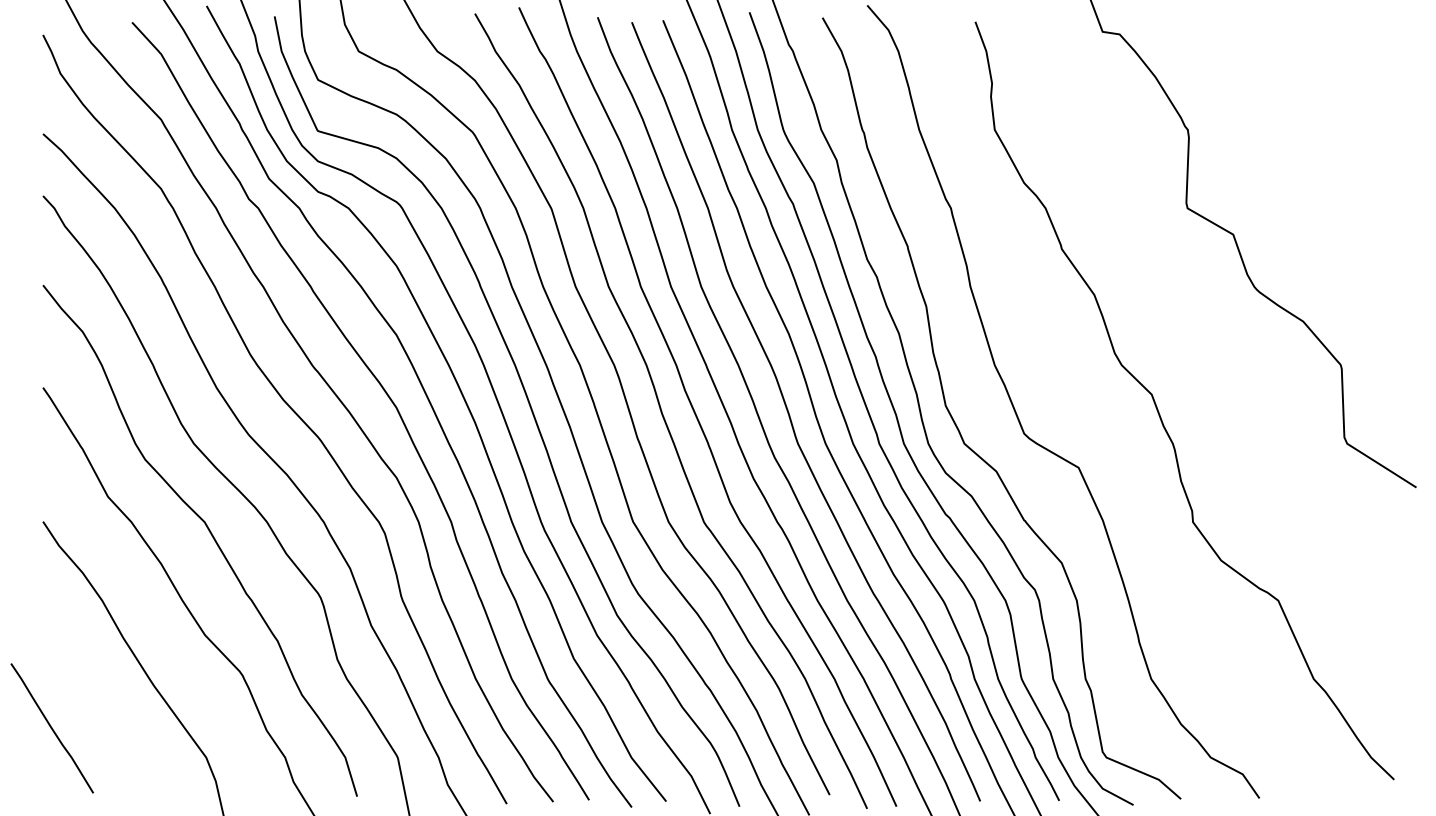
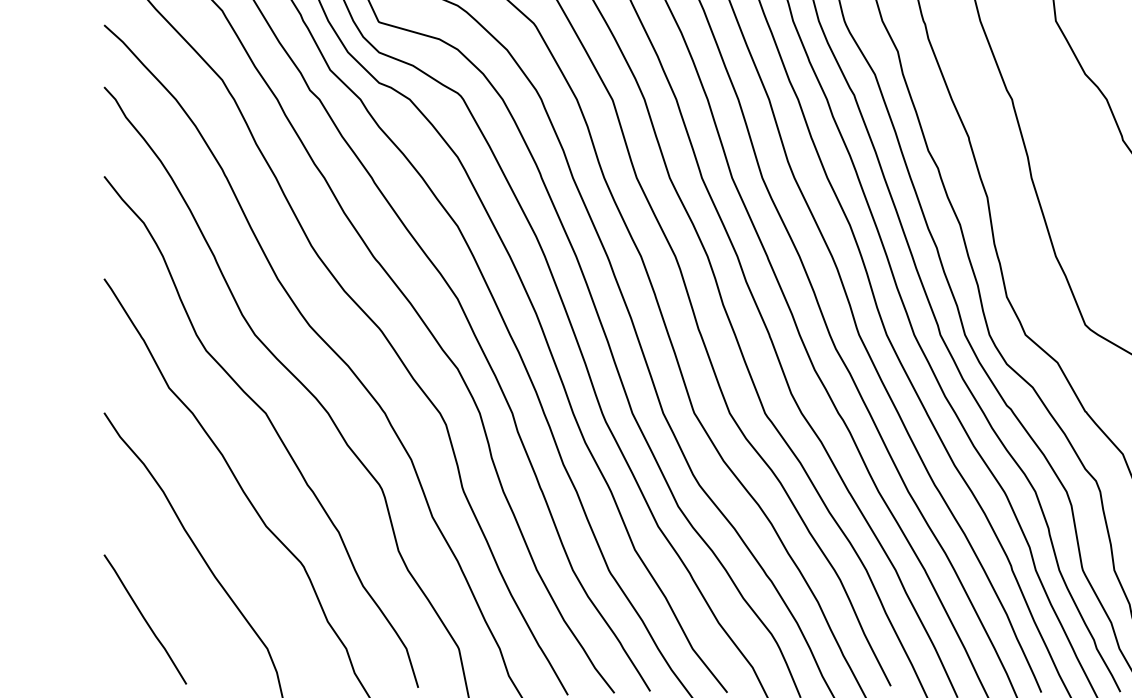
curve: (51, 728) -> (144, 619), moved

